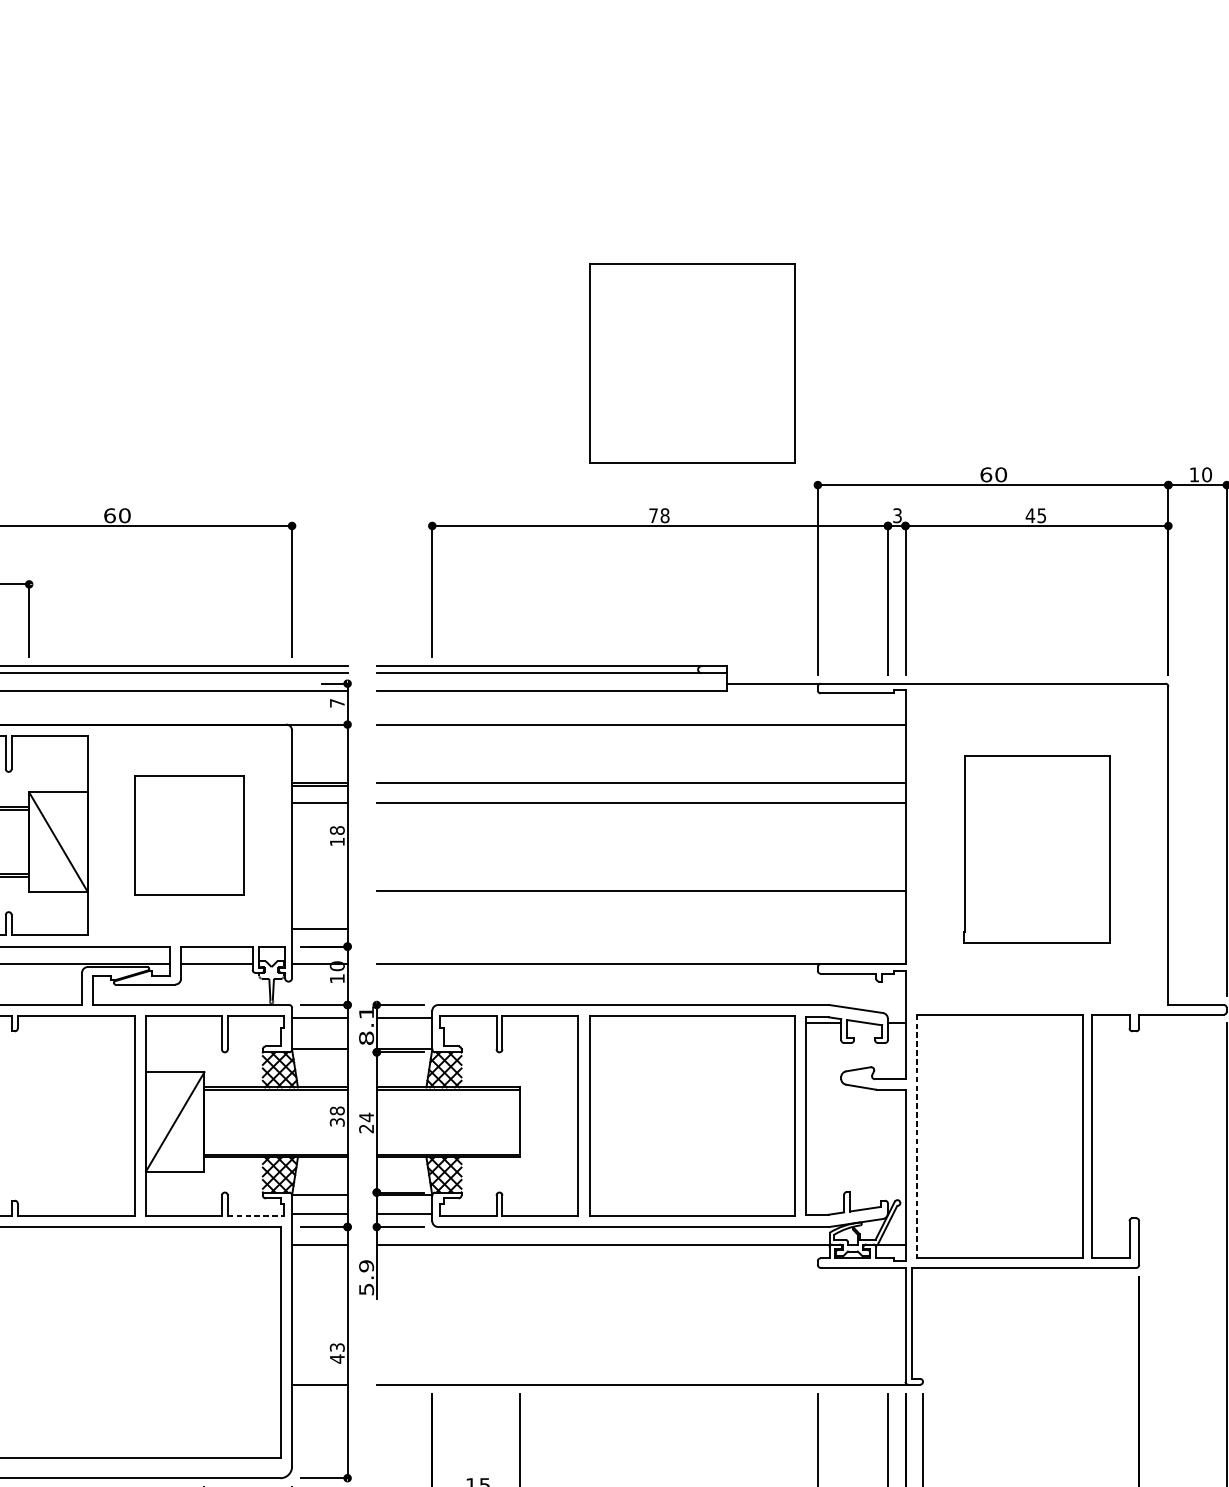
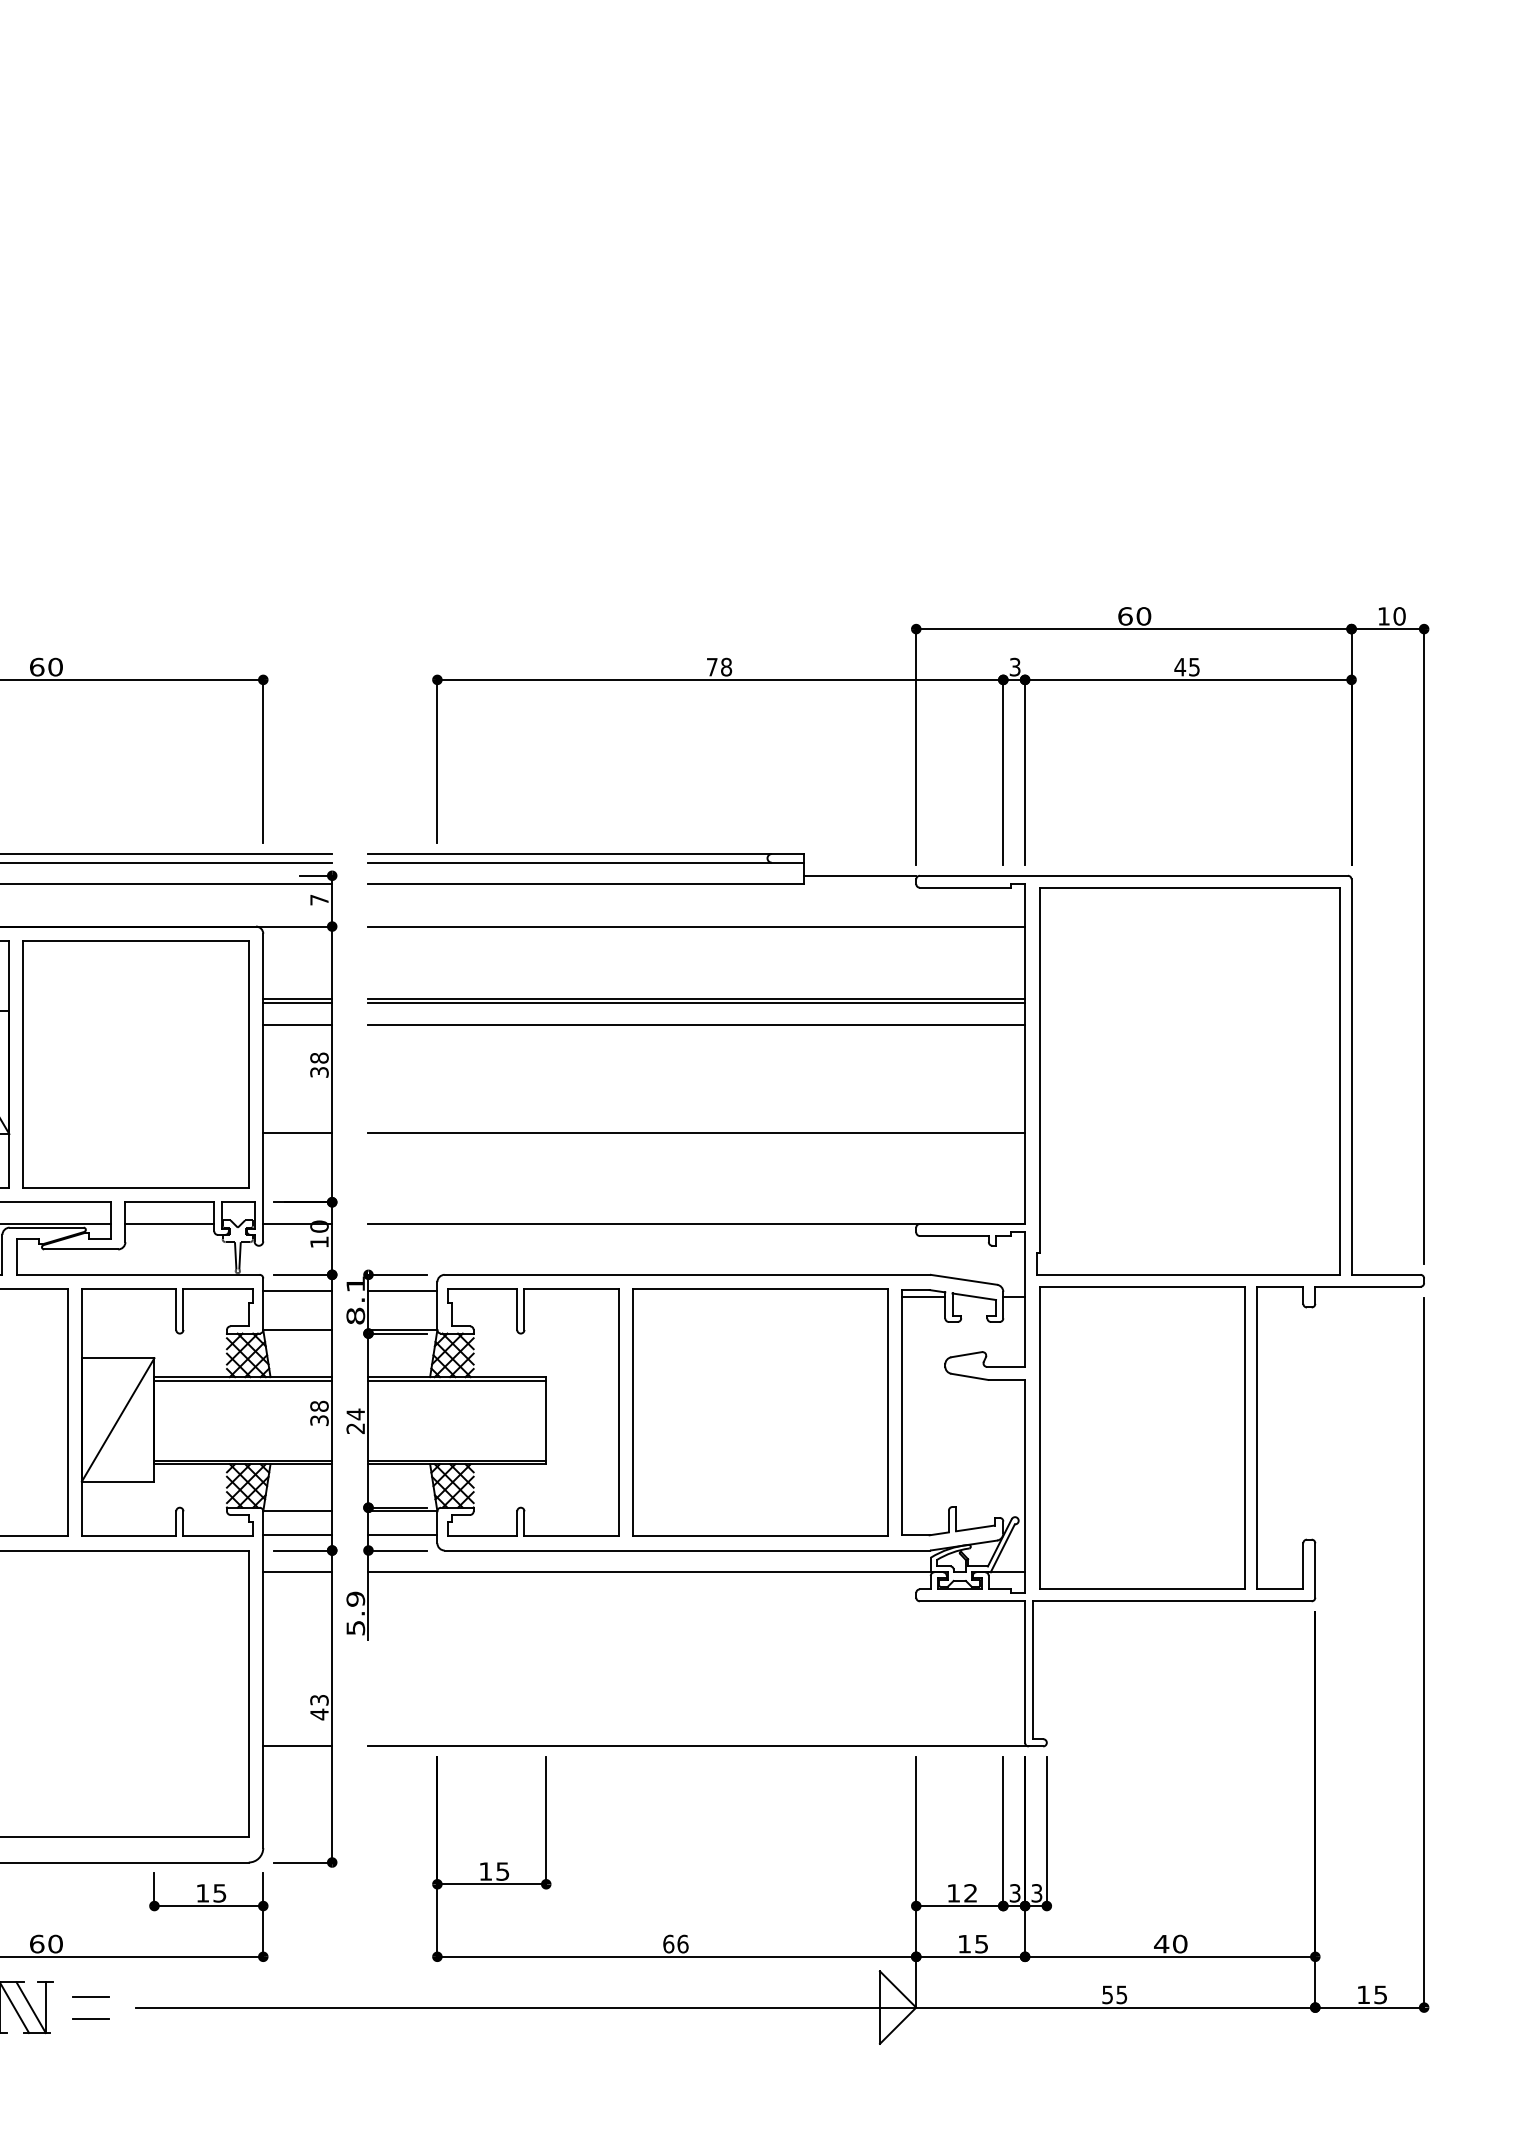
part: (692, 363) -> (760, 477), removed
line: (640, 785) -> (696, 1002), added
part: (189, 835) -> (135, 1064), size x1.67
text: (337, 842) -> (319, 1072), 18 -> 38
part: (1037, 849) -> (1188, 1081), size x1.67
line: (319, 929) -> (297, 1133), moved
line: (917, 1136) -> (1039, 1438), dashed -> solid
line: (256, 1215) -> (218, 1536), dashed -> solid

